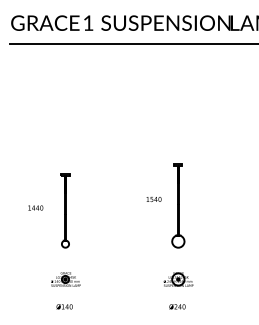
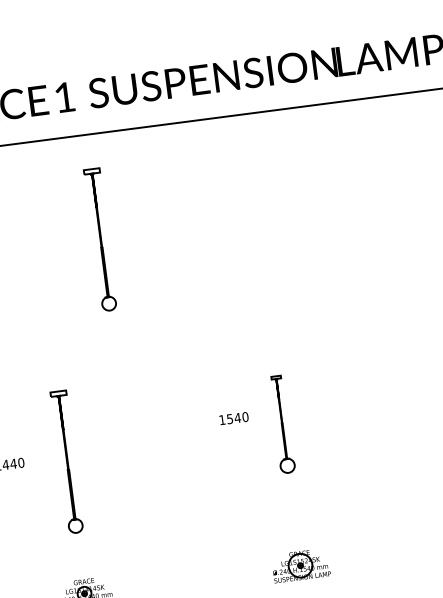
part: (97, 98) -> (100, 239), added
part: (178, 205) -> (282, 424), size x0.6

